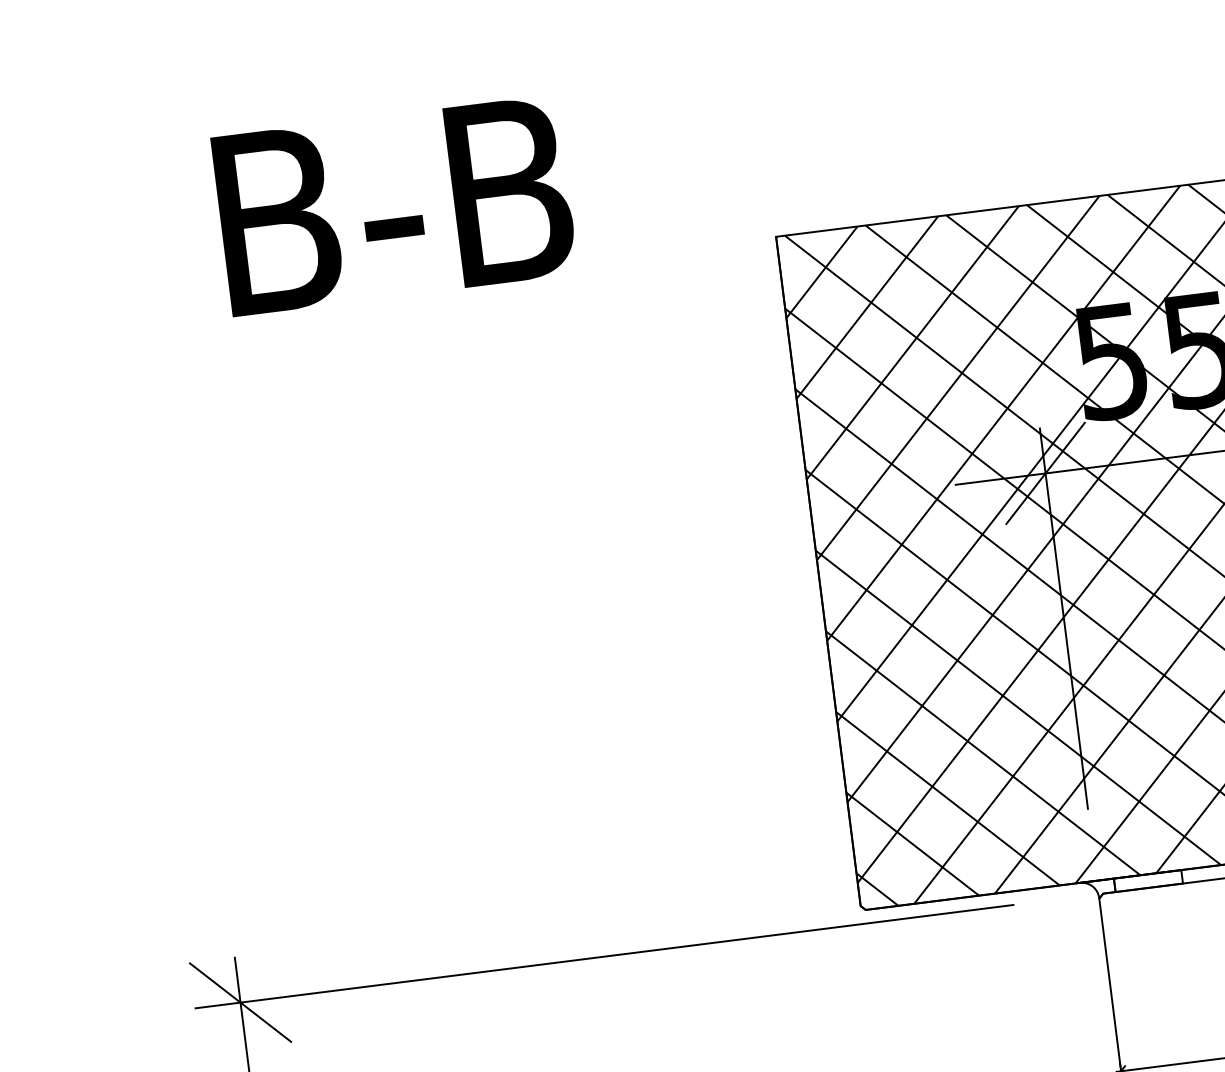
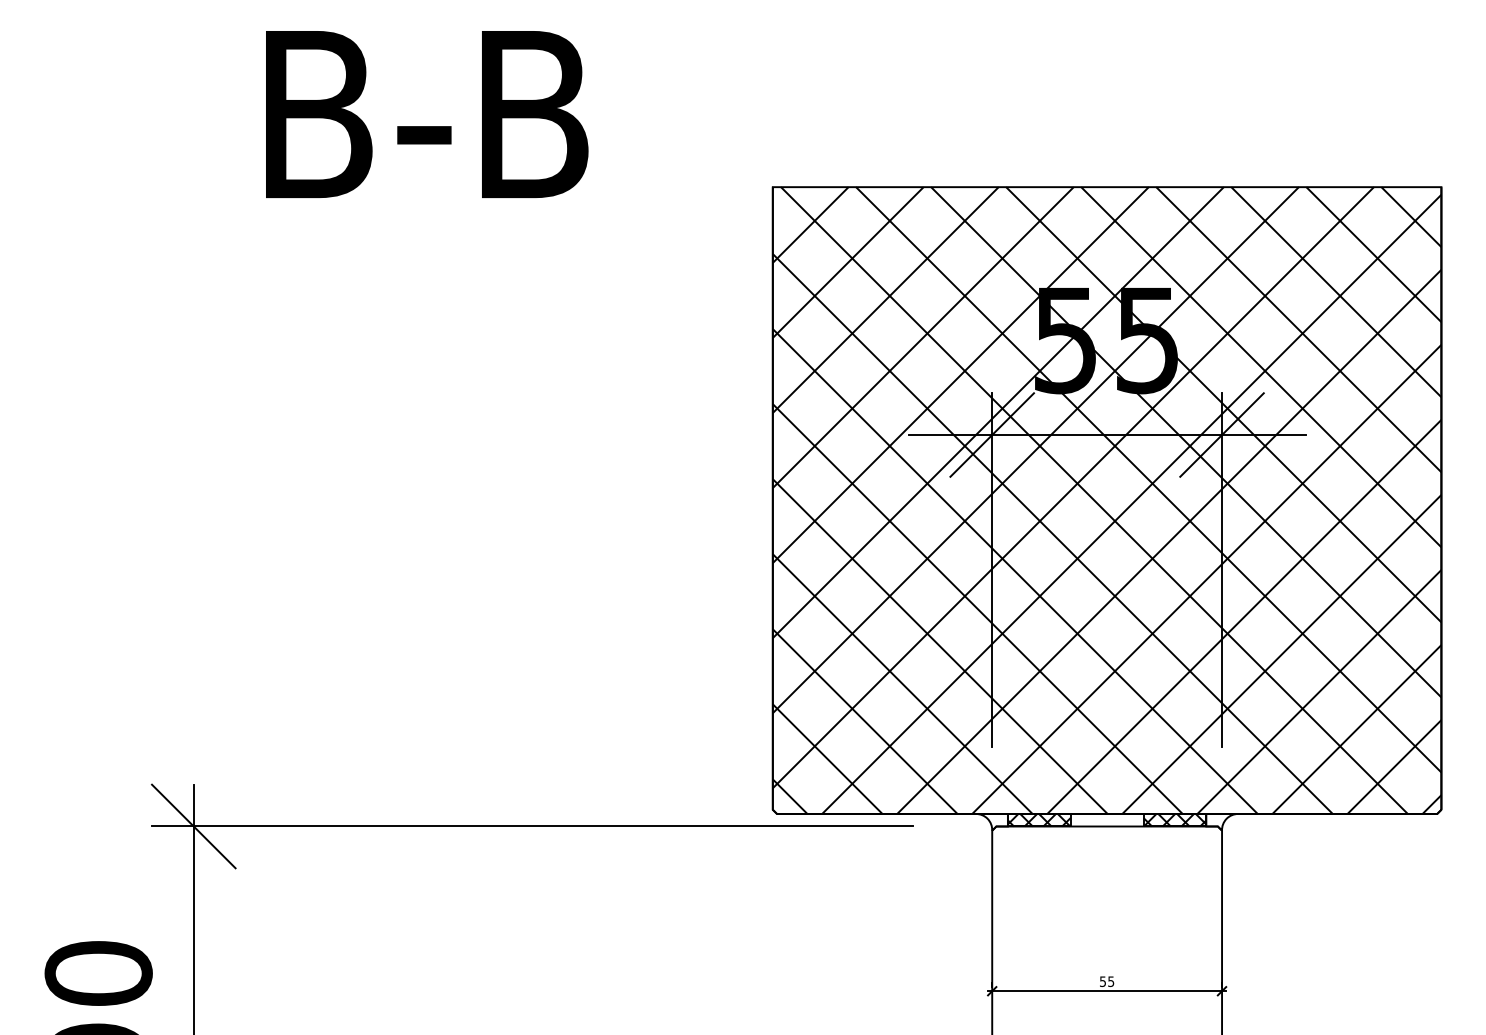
hatch: (1147, 880) -> (1038, 819), added

